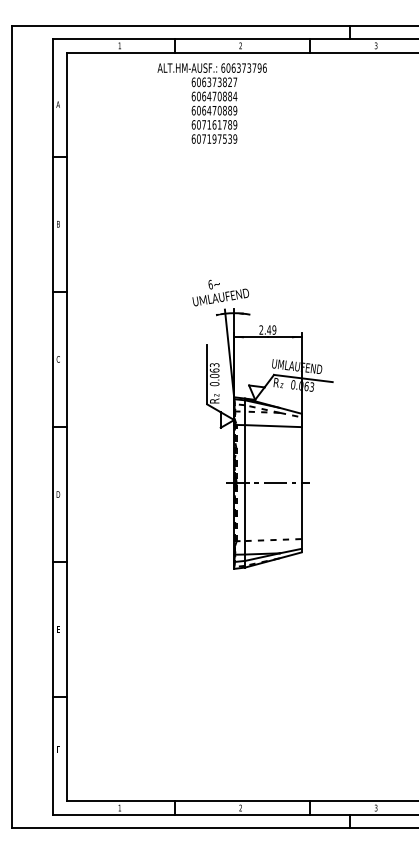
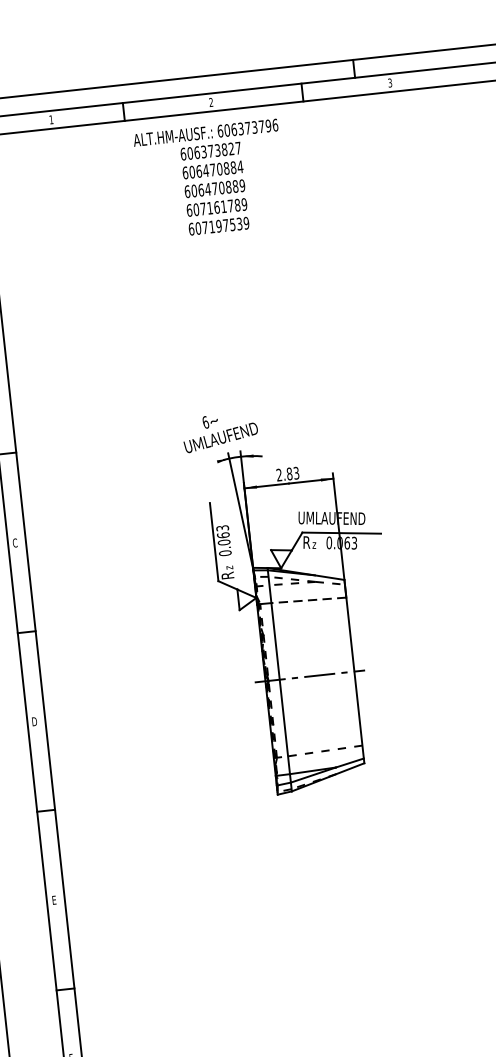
text: (211, 103) -> (209, 179), moved
text: (271, 329) -> (292, 472), 2.49 -> 2.83
line: (272, 426) -> (307, 600), solid -> dashed

